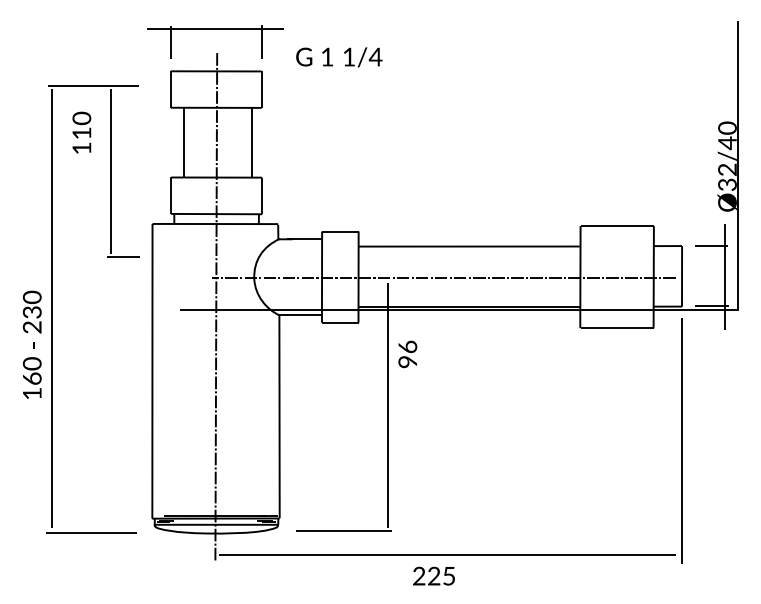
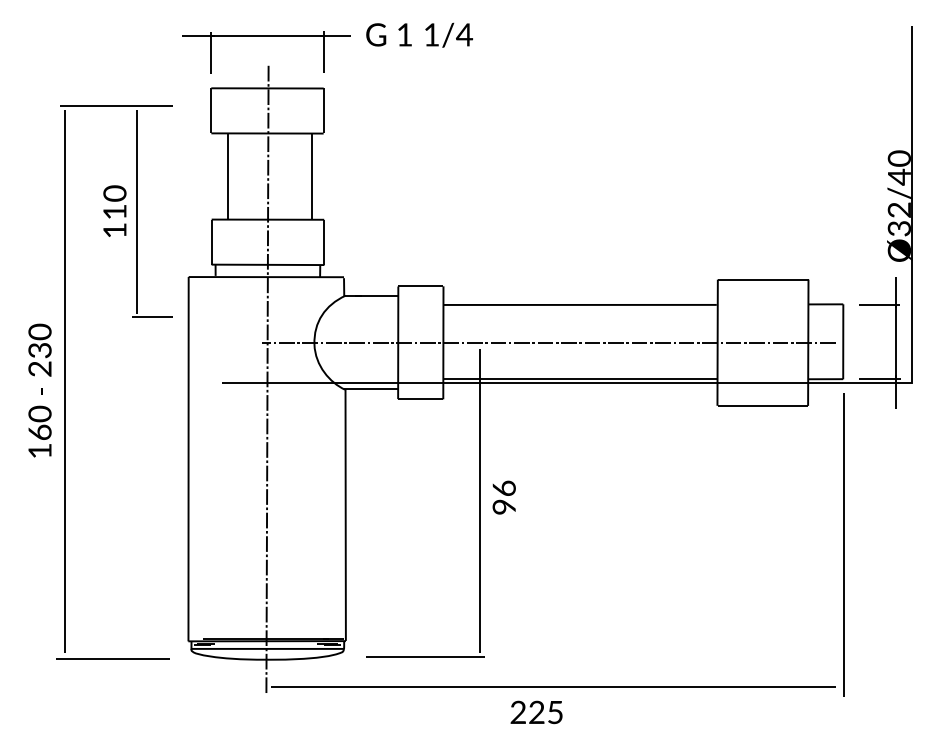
text: (339, 57) -> (419, 35), moved
text: (81, 132) -> (114, 210), moved
text: (31, 344) -> (39, 390), moved
text: (407, 354) -> (503, 497), moved

